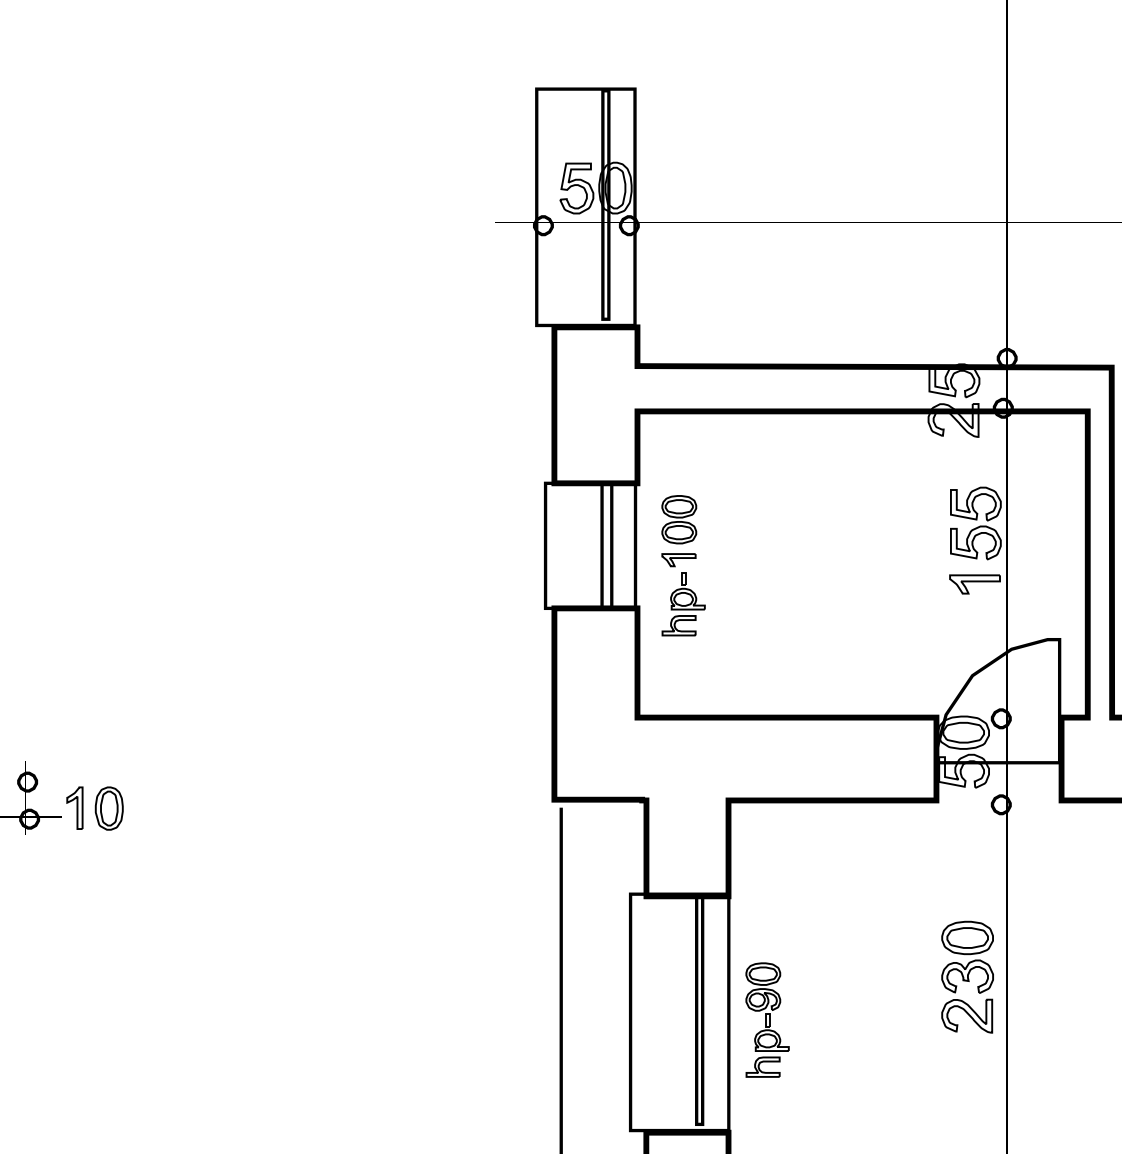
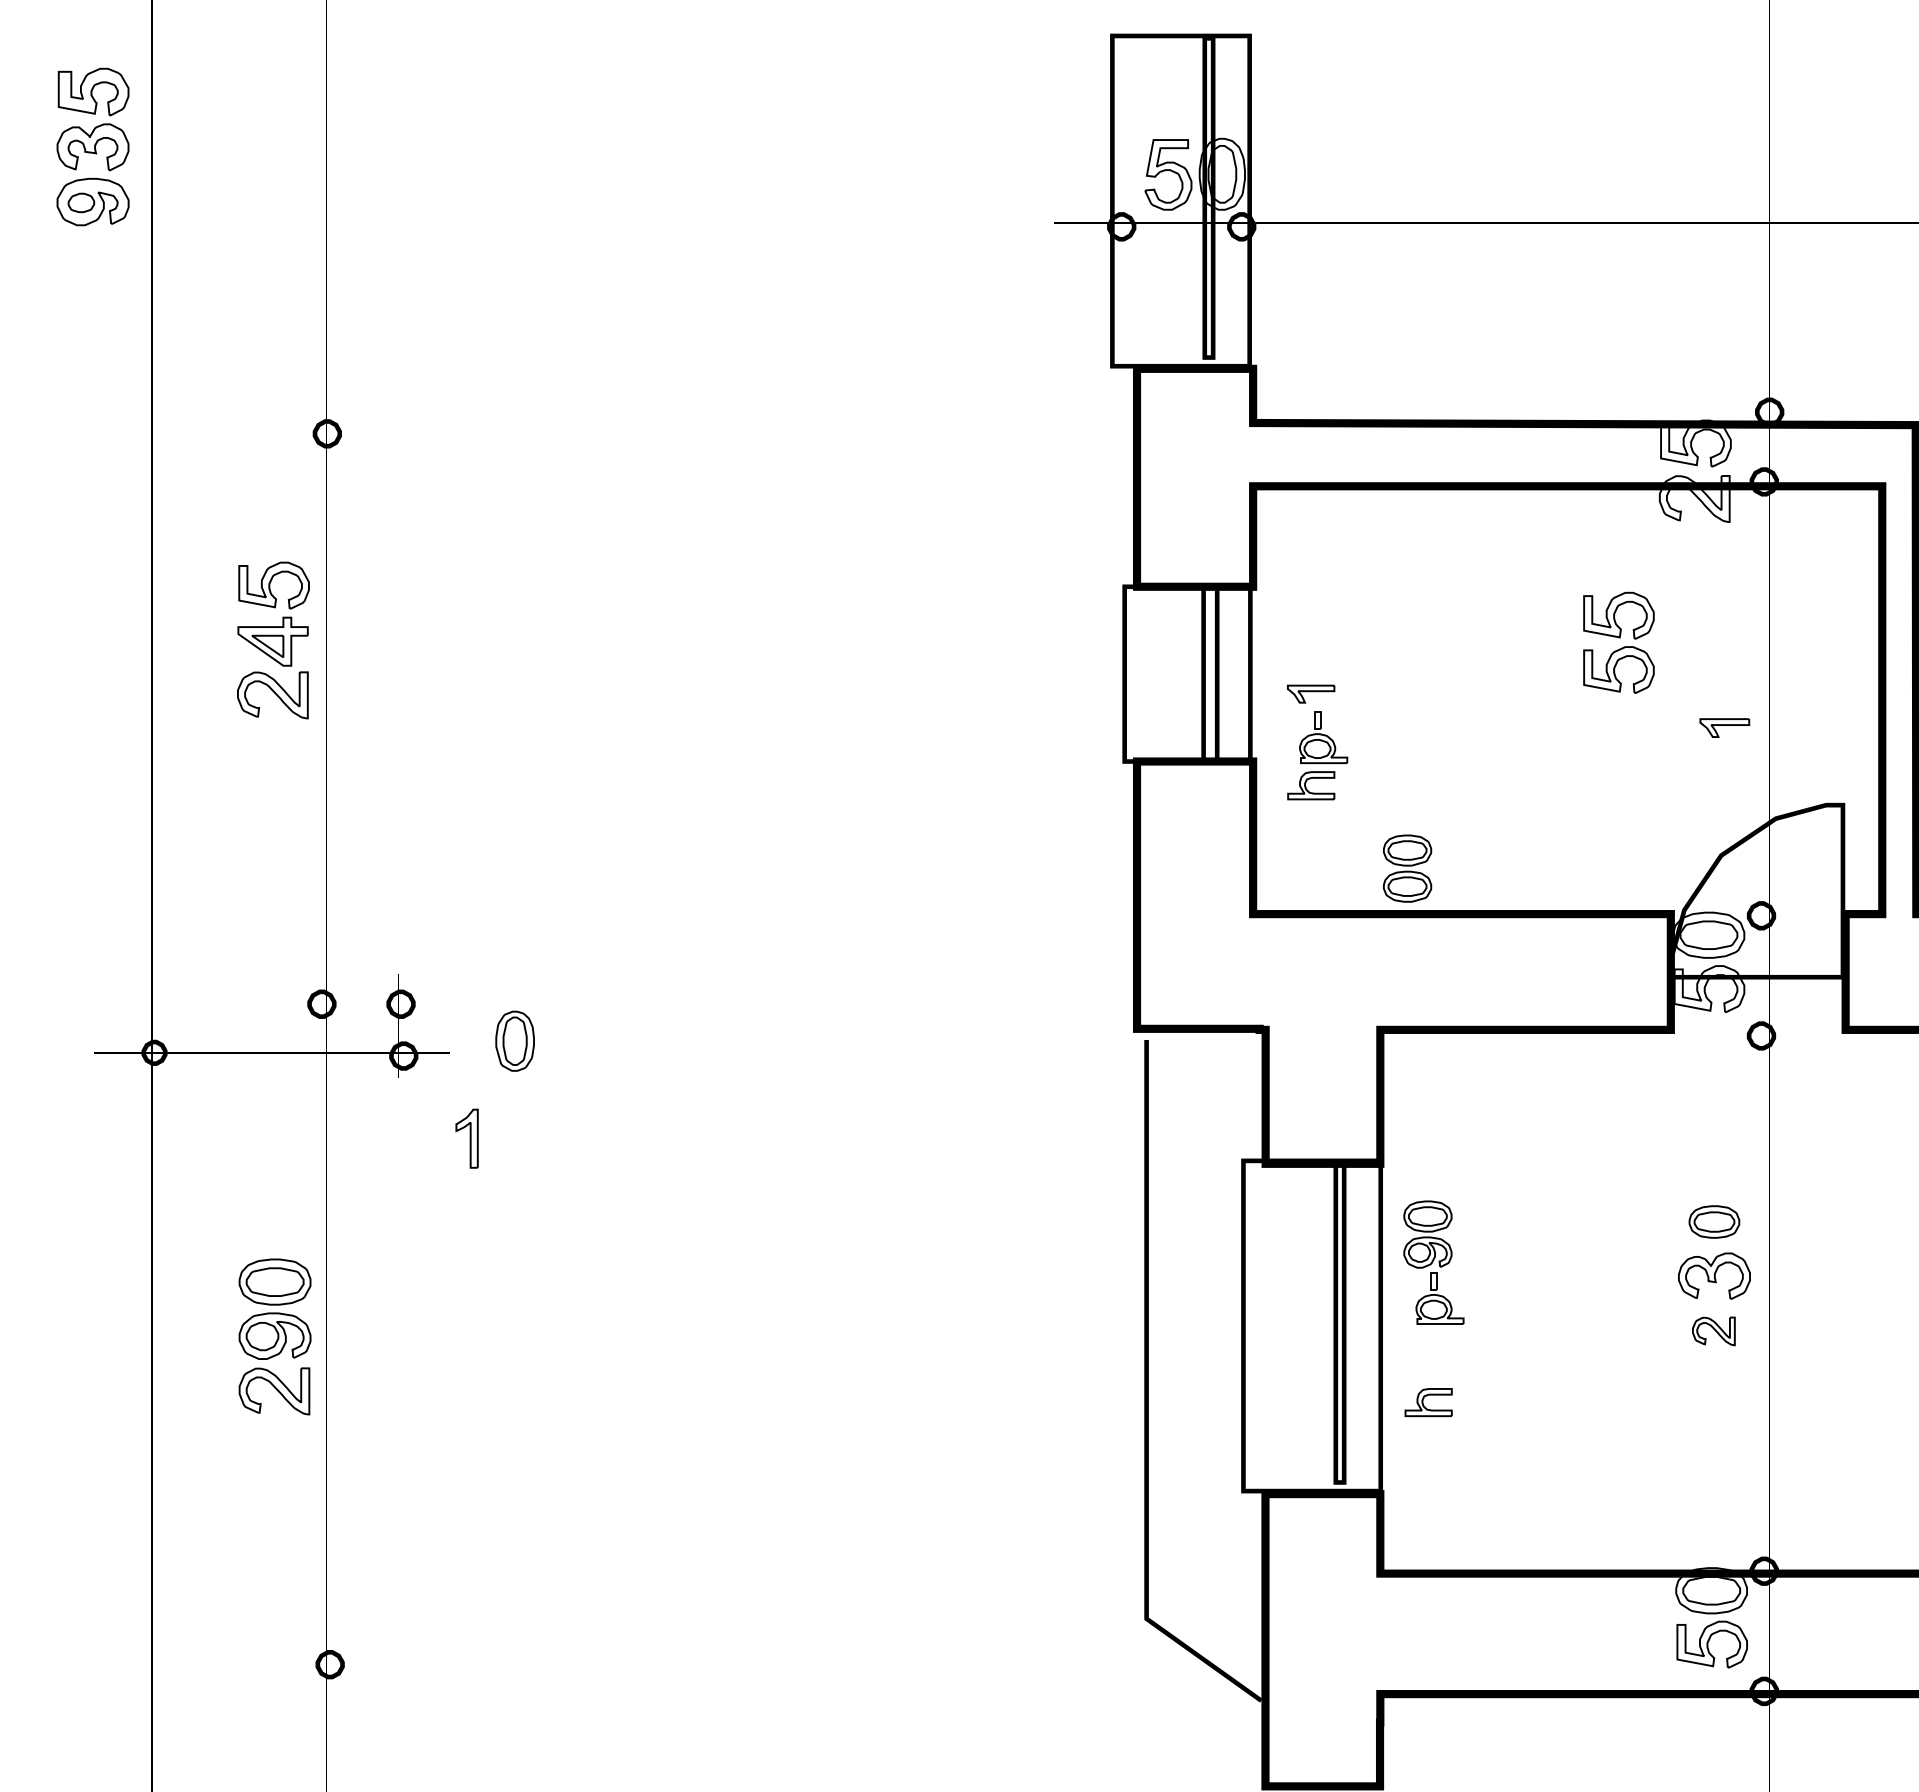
part: (679, 519) -> (1407, 868), moved
part: (975, 523) -> (1618, 642), moved
part: (974, 584) -> (1724, 727), size x0.7
part: (74, 808) -> (466, 1138), moved
part: (967, 937) -> (1714, 1221), size x0.7
part: (767, 1007) -> (1433, 1262), moved
part: (966, 1016) -> (1713, 1331), size x0.6

